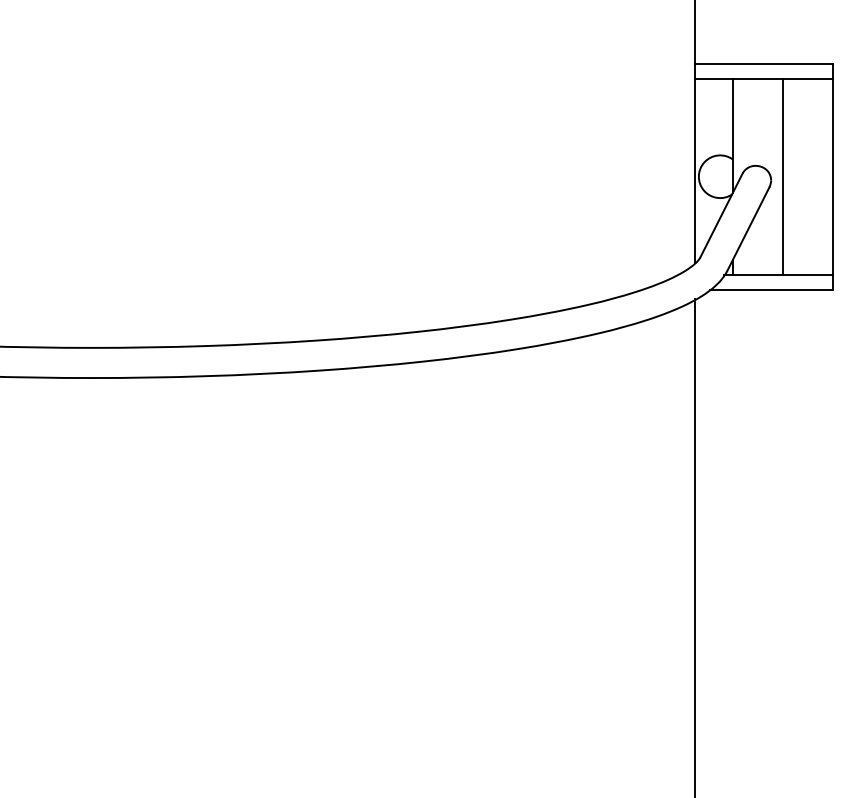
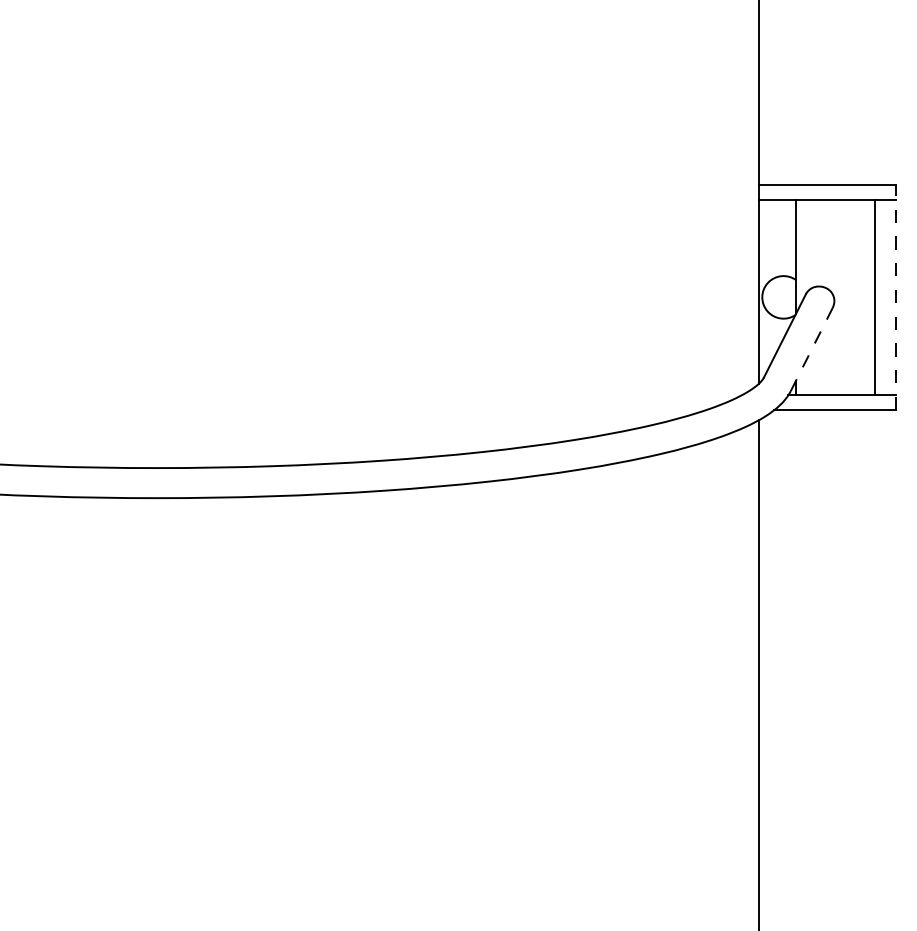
line: (783, 176) -> (875, 297), moved
line: (833, 176) -> (896, 297), solid -> dashed
line: (748, 228) -> (811, 349), solid -> dashed

